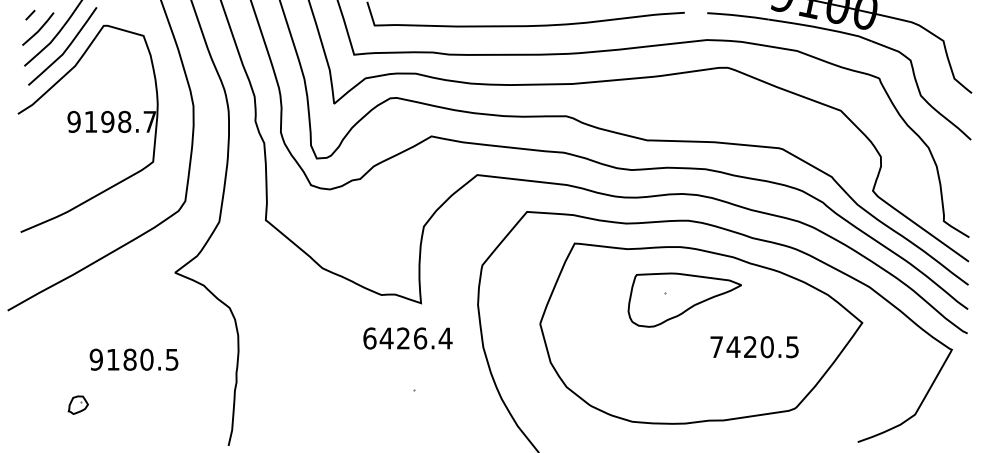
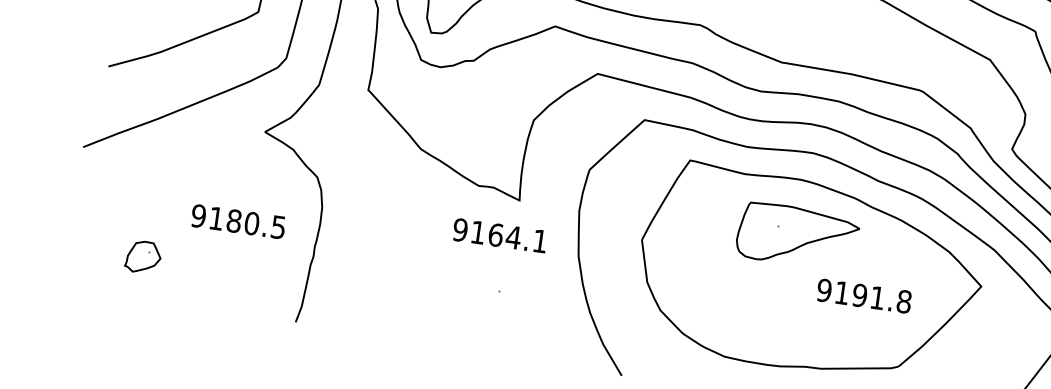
text: (407, 338) -> (500, 235), 6426.4 -> 9164.1
text: (754, 347) -> (864, 296), 7420.5 -> 9191.8
text: (133, 359) -> (237, 221), moved
part: (78, 404) -> (143, 256), size x1.67

